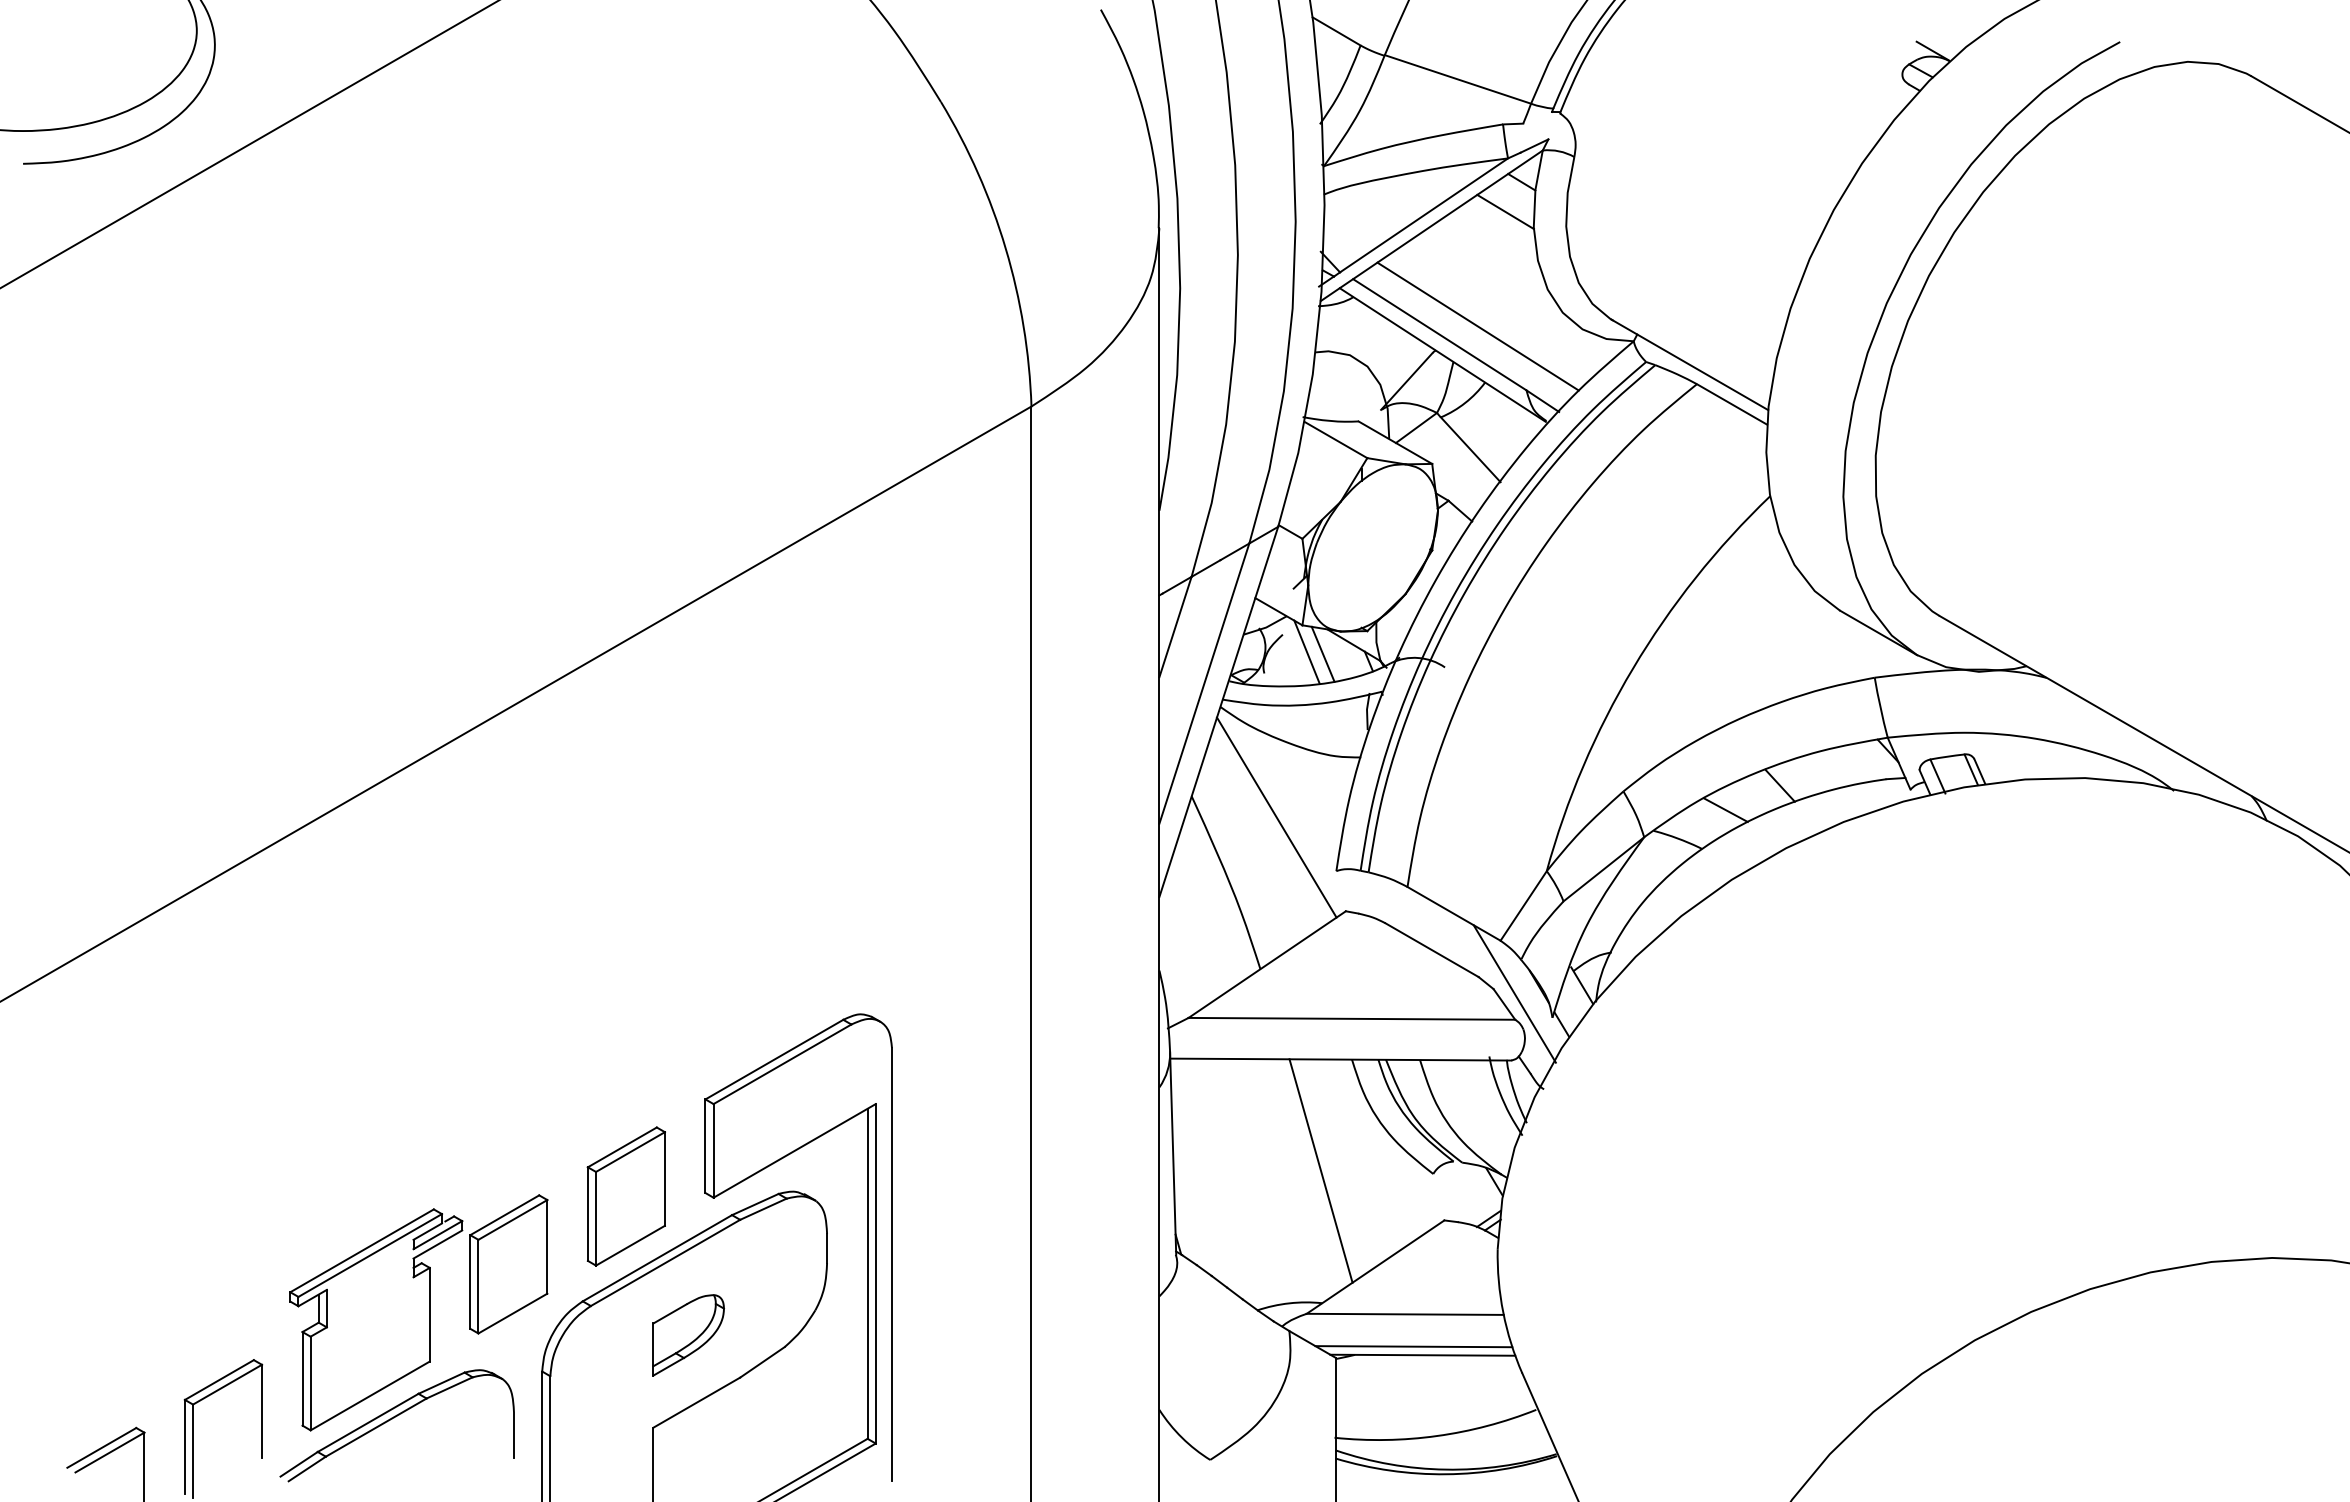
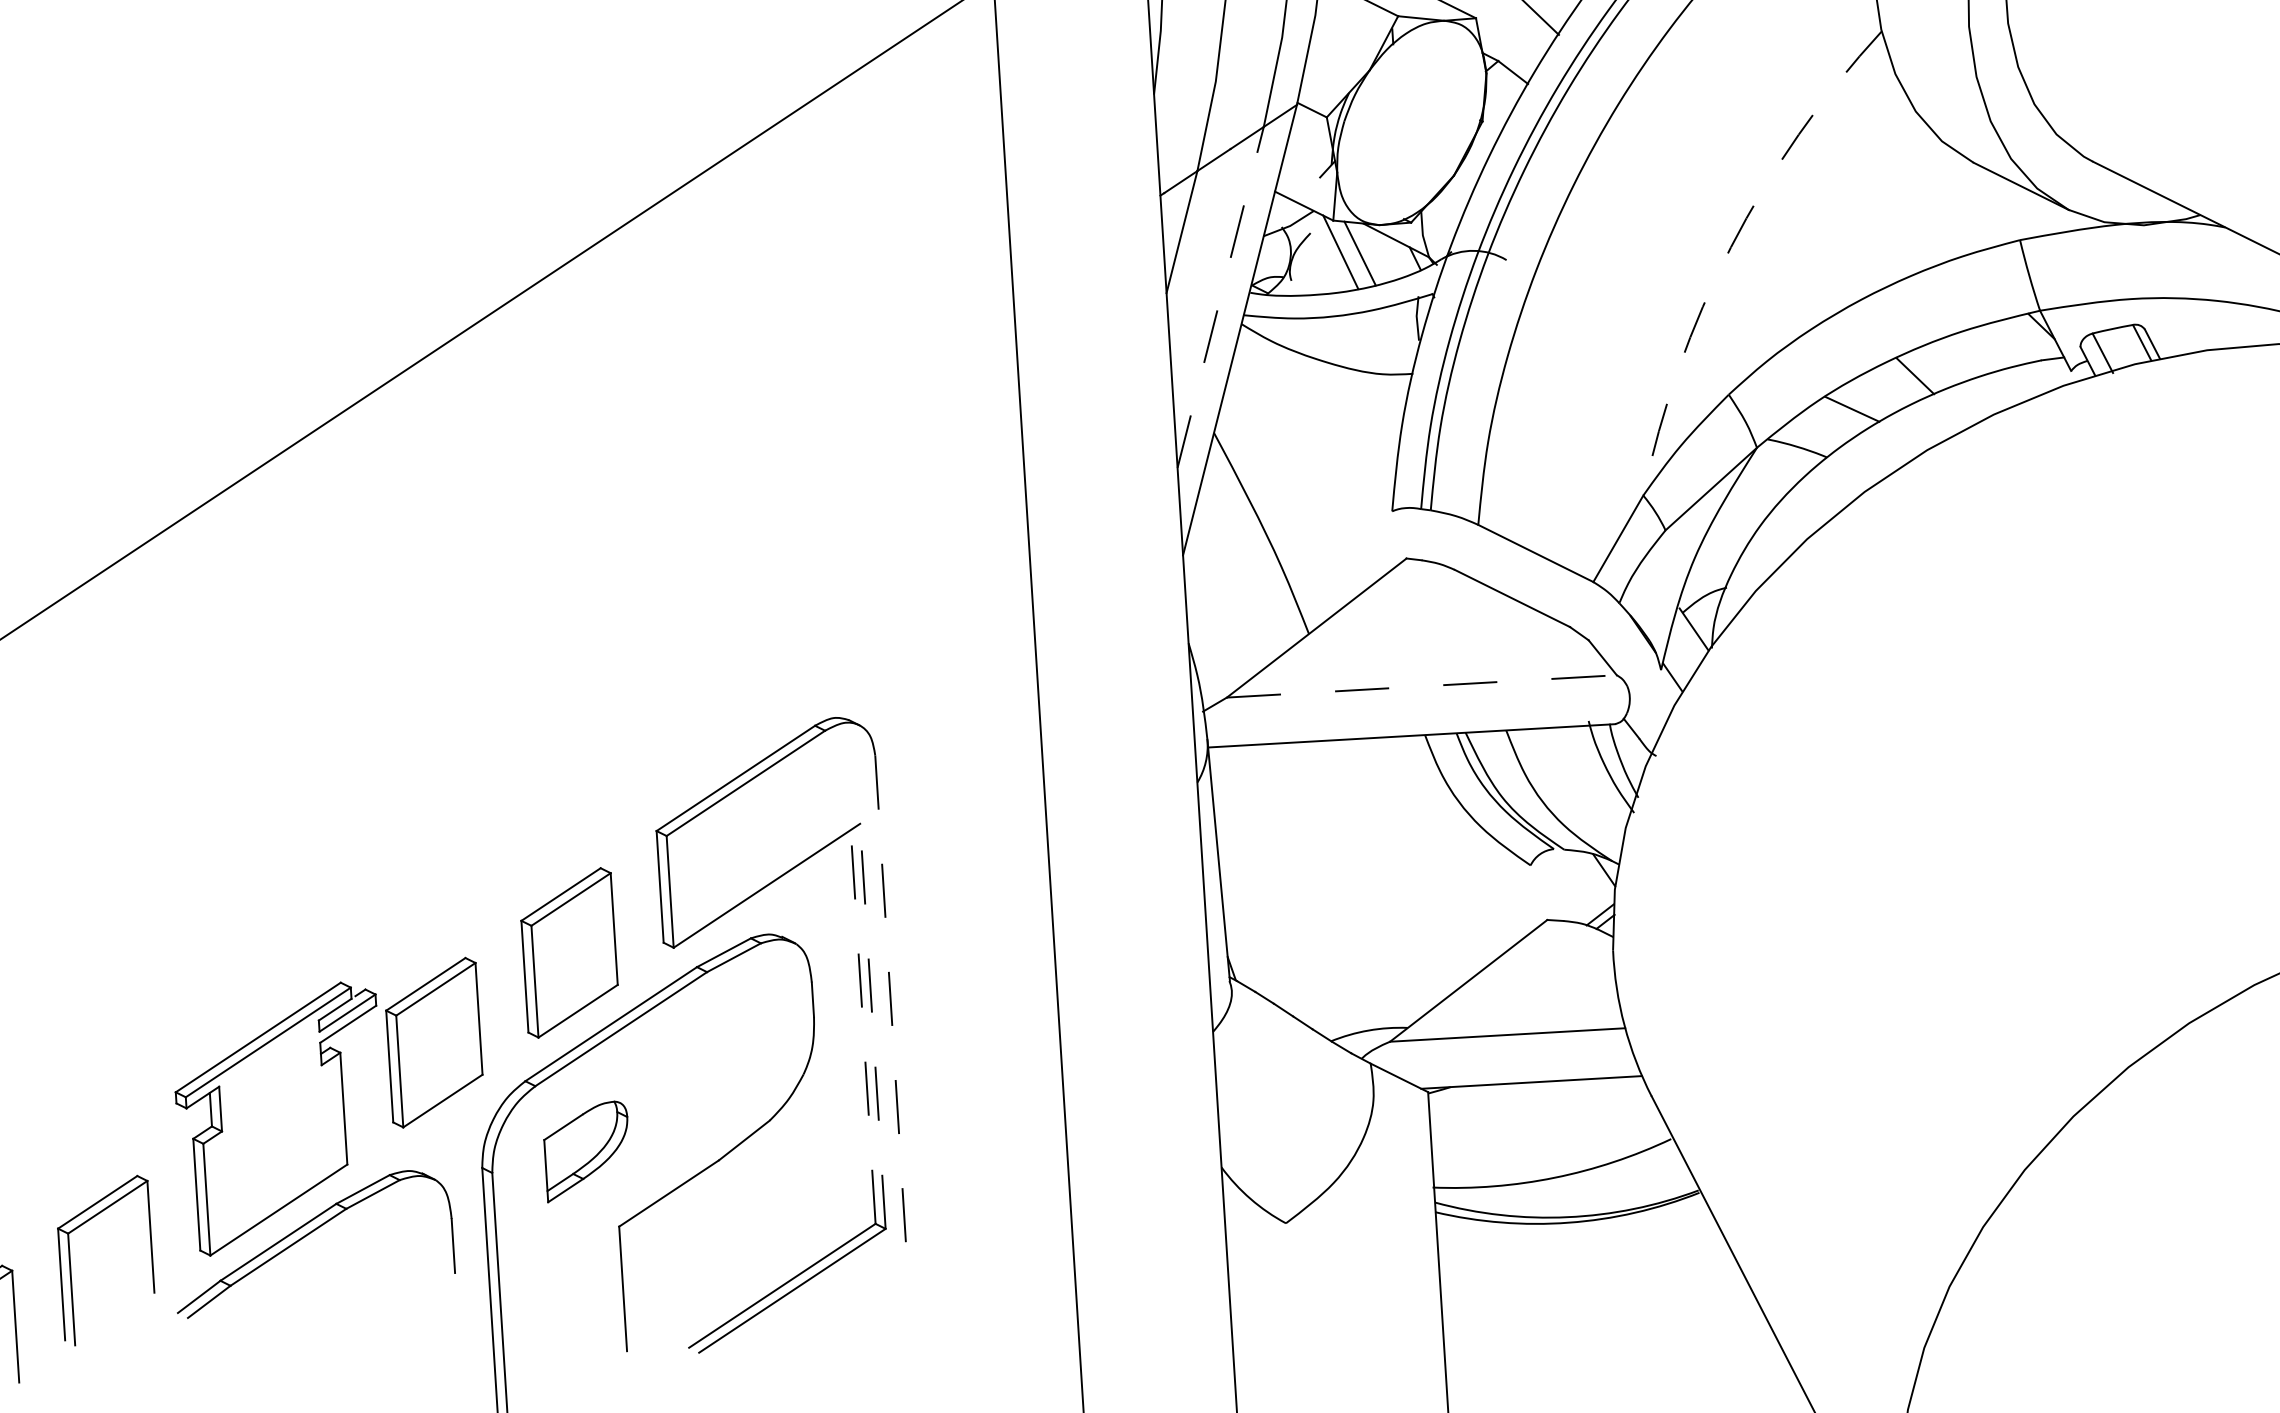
arc: (1633, 668) -> (1731, 247), solid -> dashed
line: (1204, 683) -> (1220, 297), solid -> dashed
line: (1276, 817) -> (1316, 451), removed
line: (1514, 993) -> (1613, 643), removed
line: (1352, 1018) -> (1422, 685), solid -> dashed
line: (1320, 1170) -> (1395, 869), removed
line: (891, 1264) -> (890, 1014), solid -> dashed
line: (867, 1273) -> (863, 1026), solid -> dashed
line: (875, 1273) -> (872, 1026), solid -> dashed
part: (688, 1335) -> (586, 1151), moved
line: (1413, 1346) -> (1519, 1072), removed

